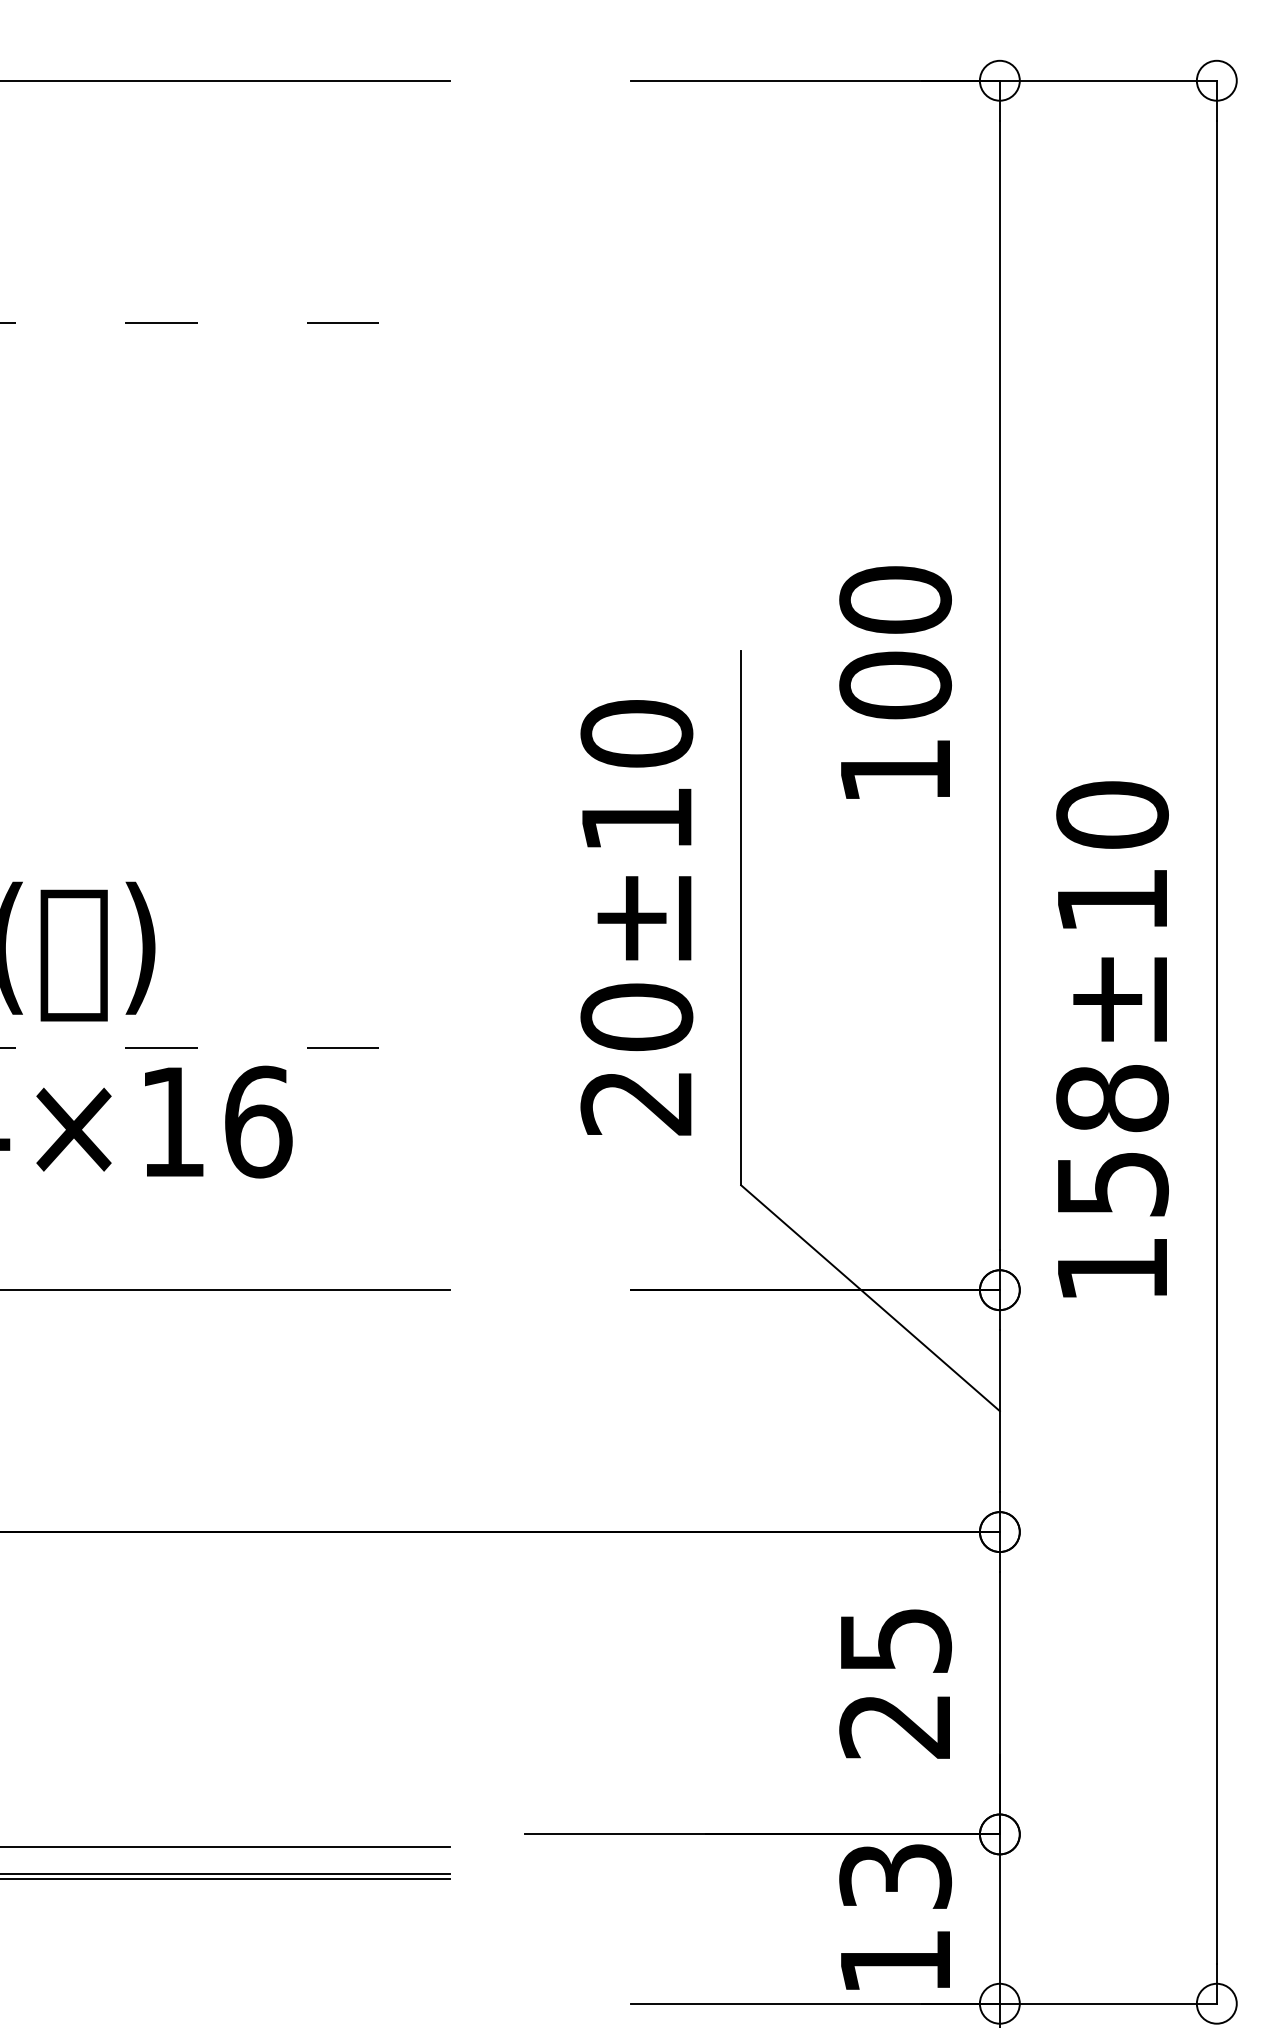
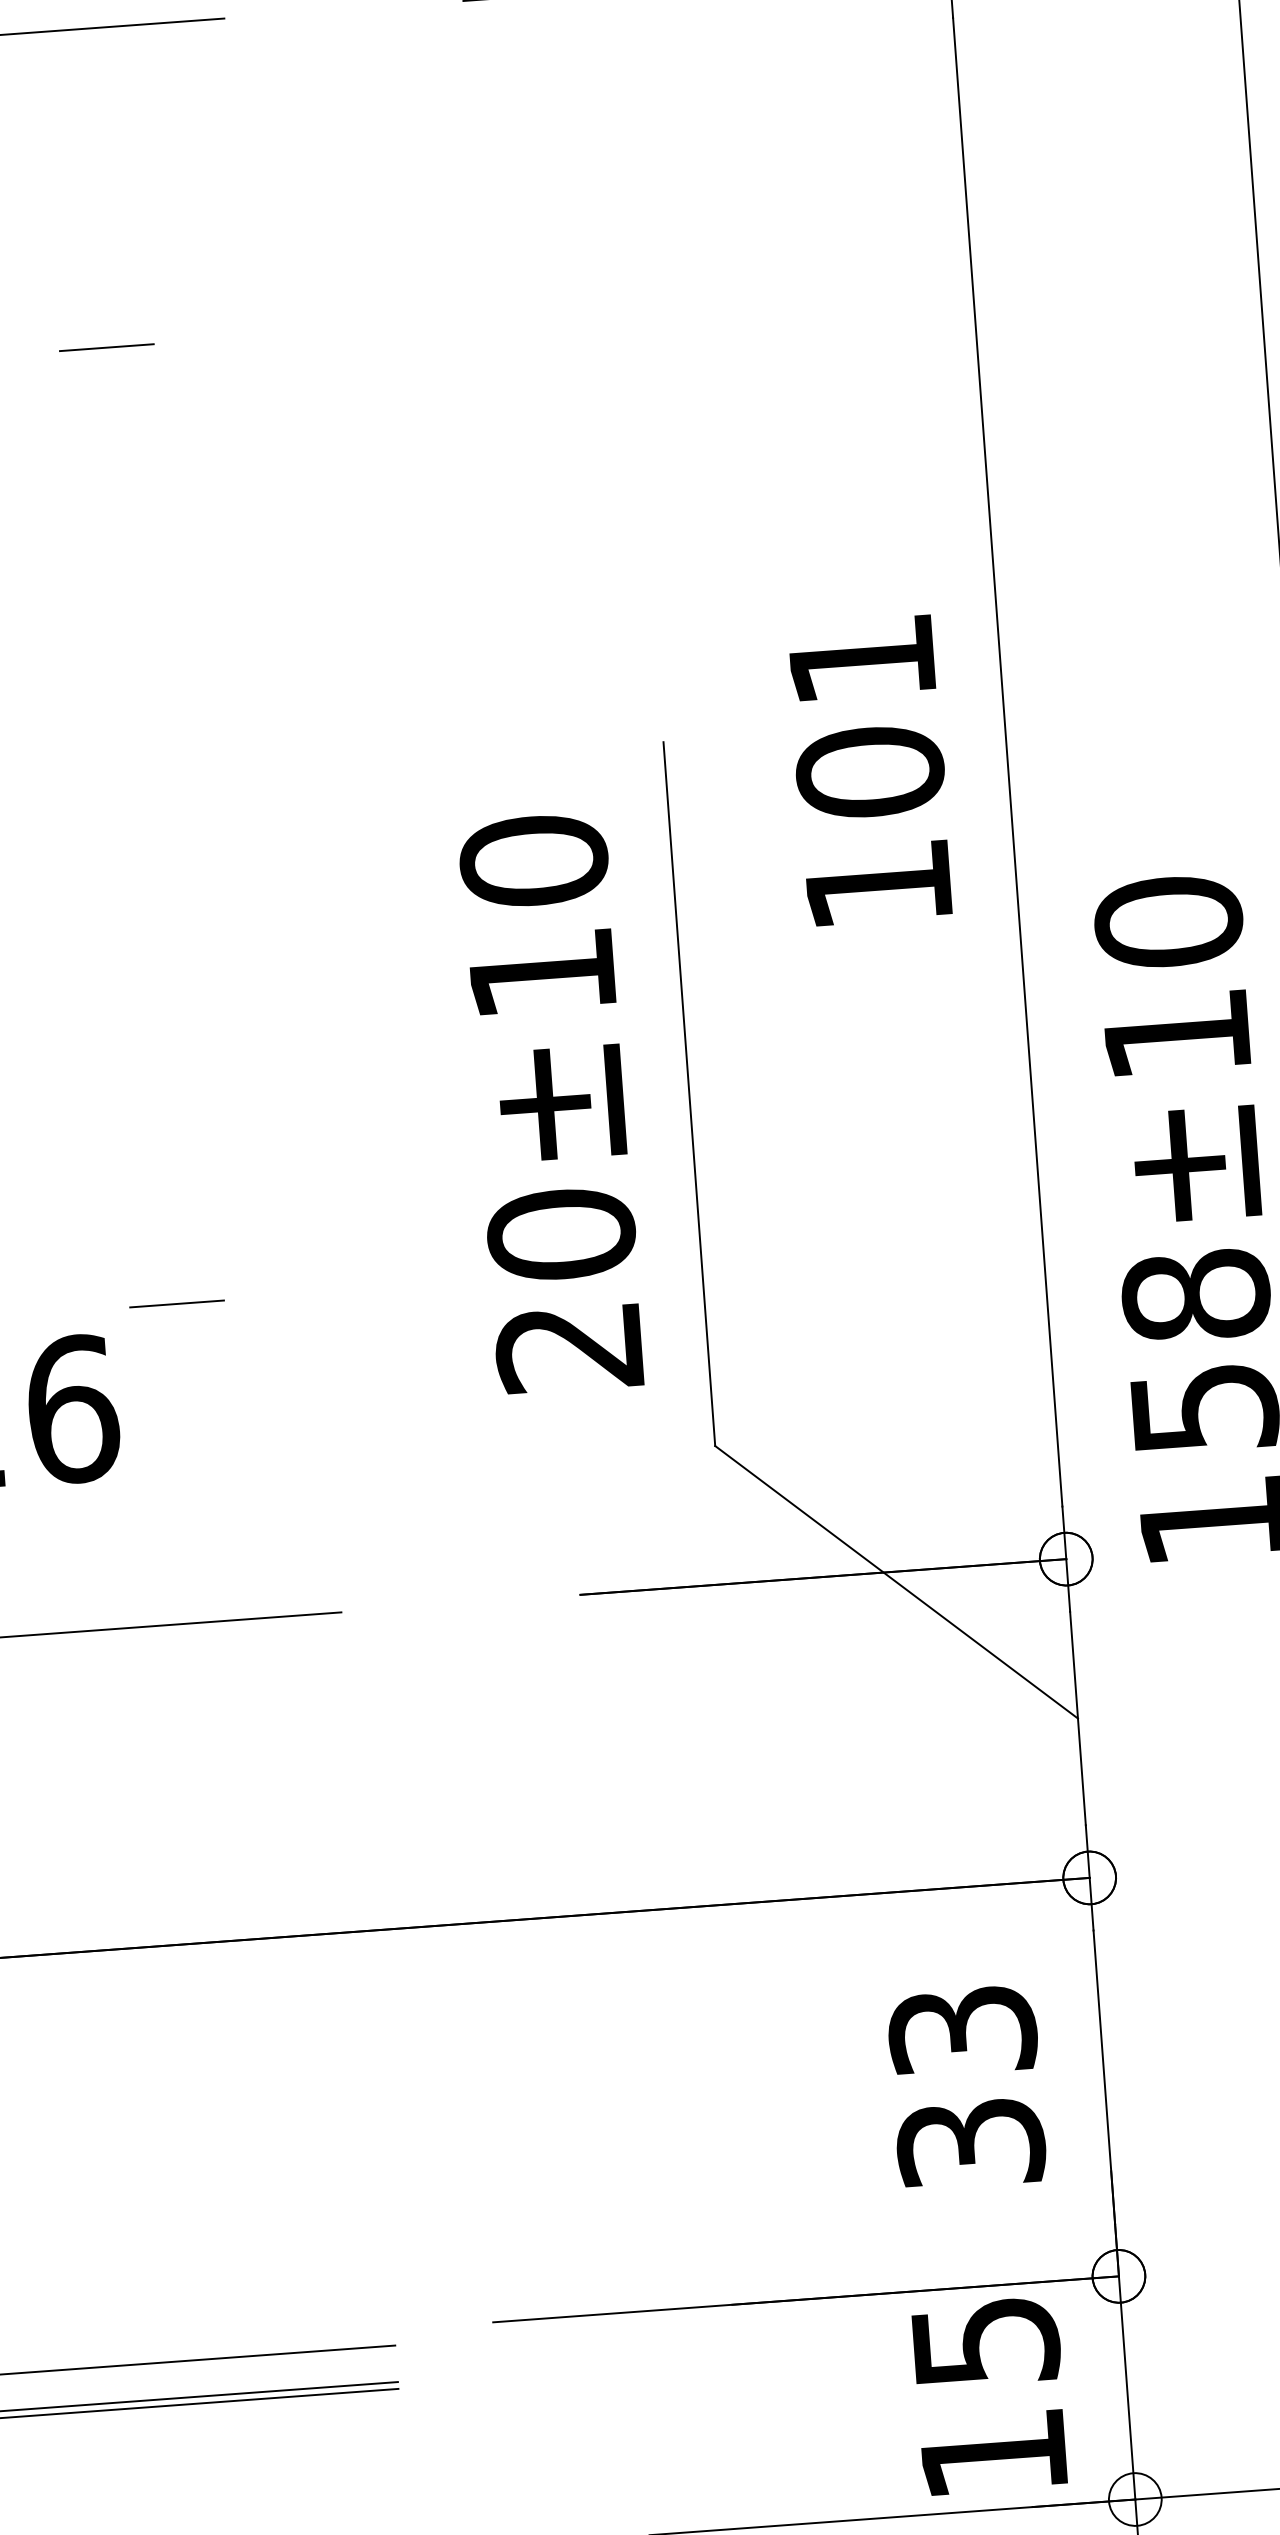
text: (895, 599) -> (861, 659), 100 -> 101
text: (895, 1683) -> (966, 2087), 25 -> 33
text: (895, 1876) -> (985, 2341), 13 -> 15

